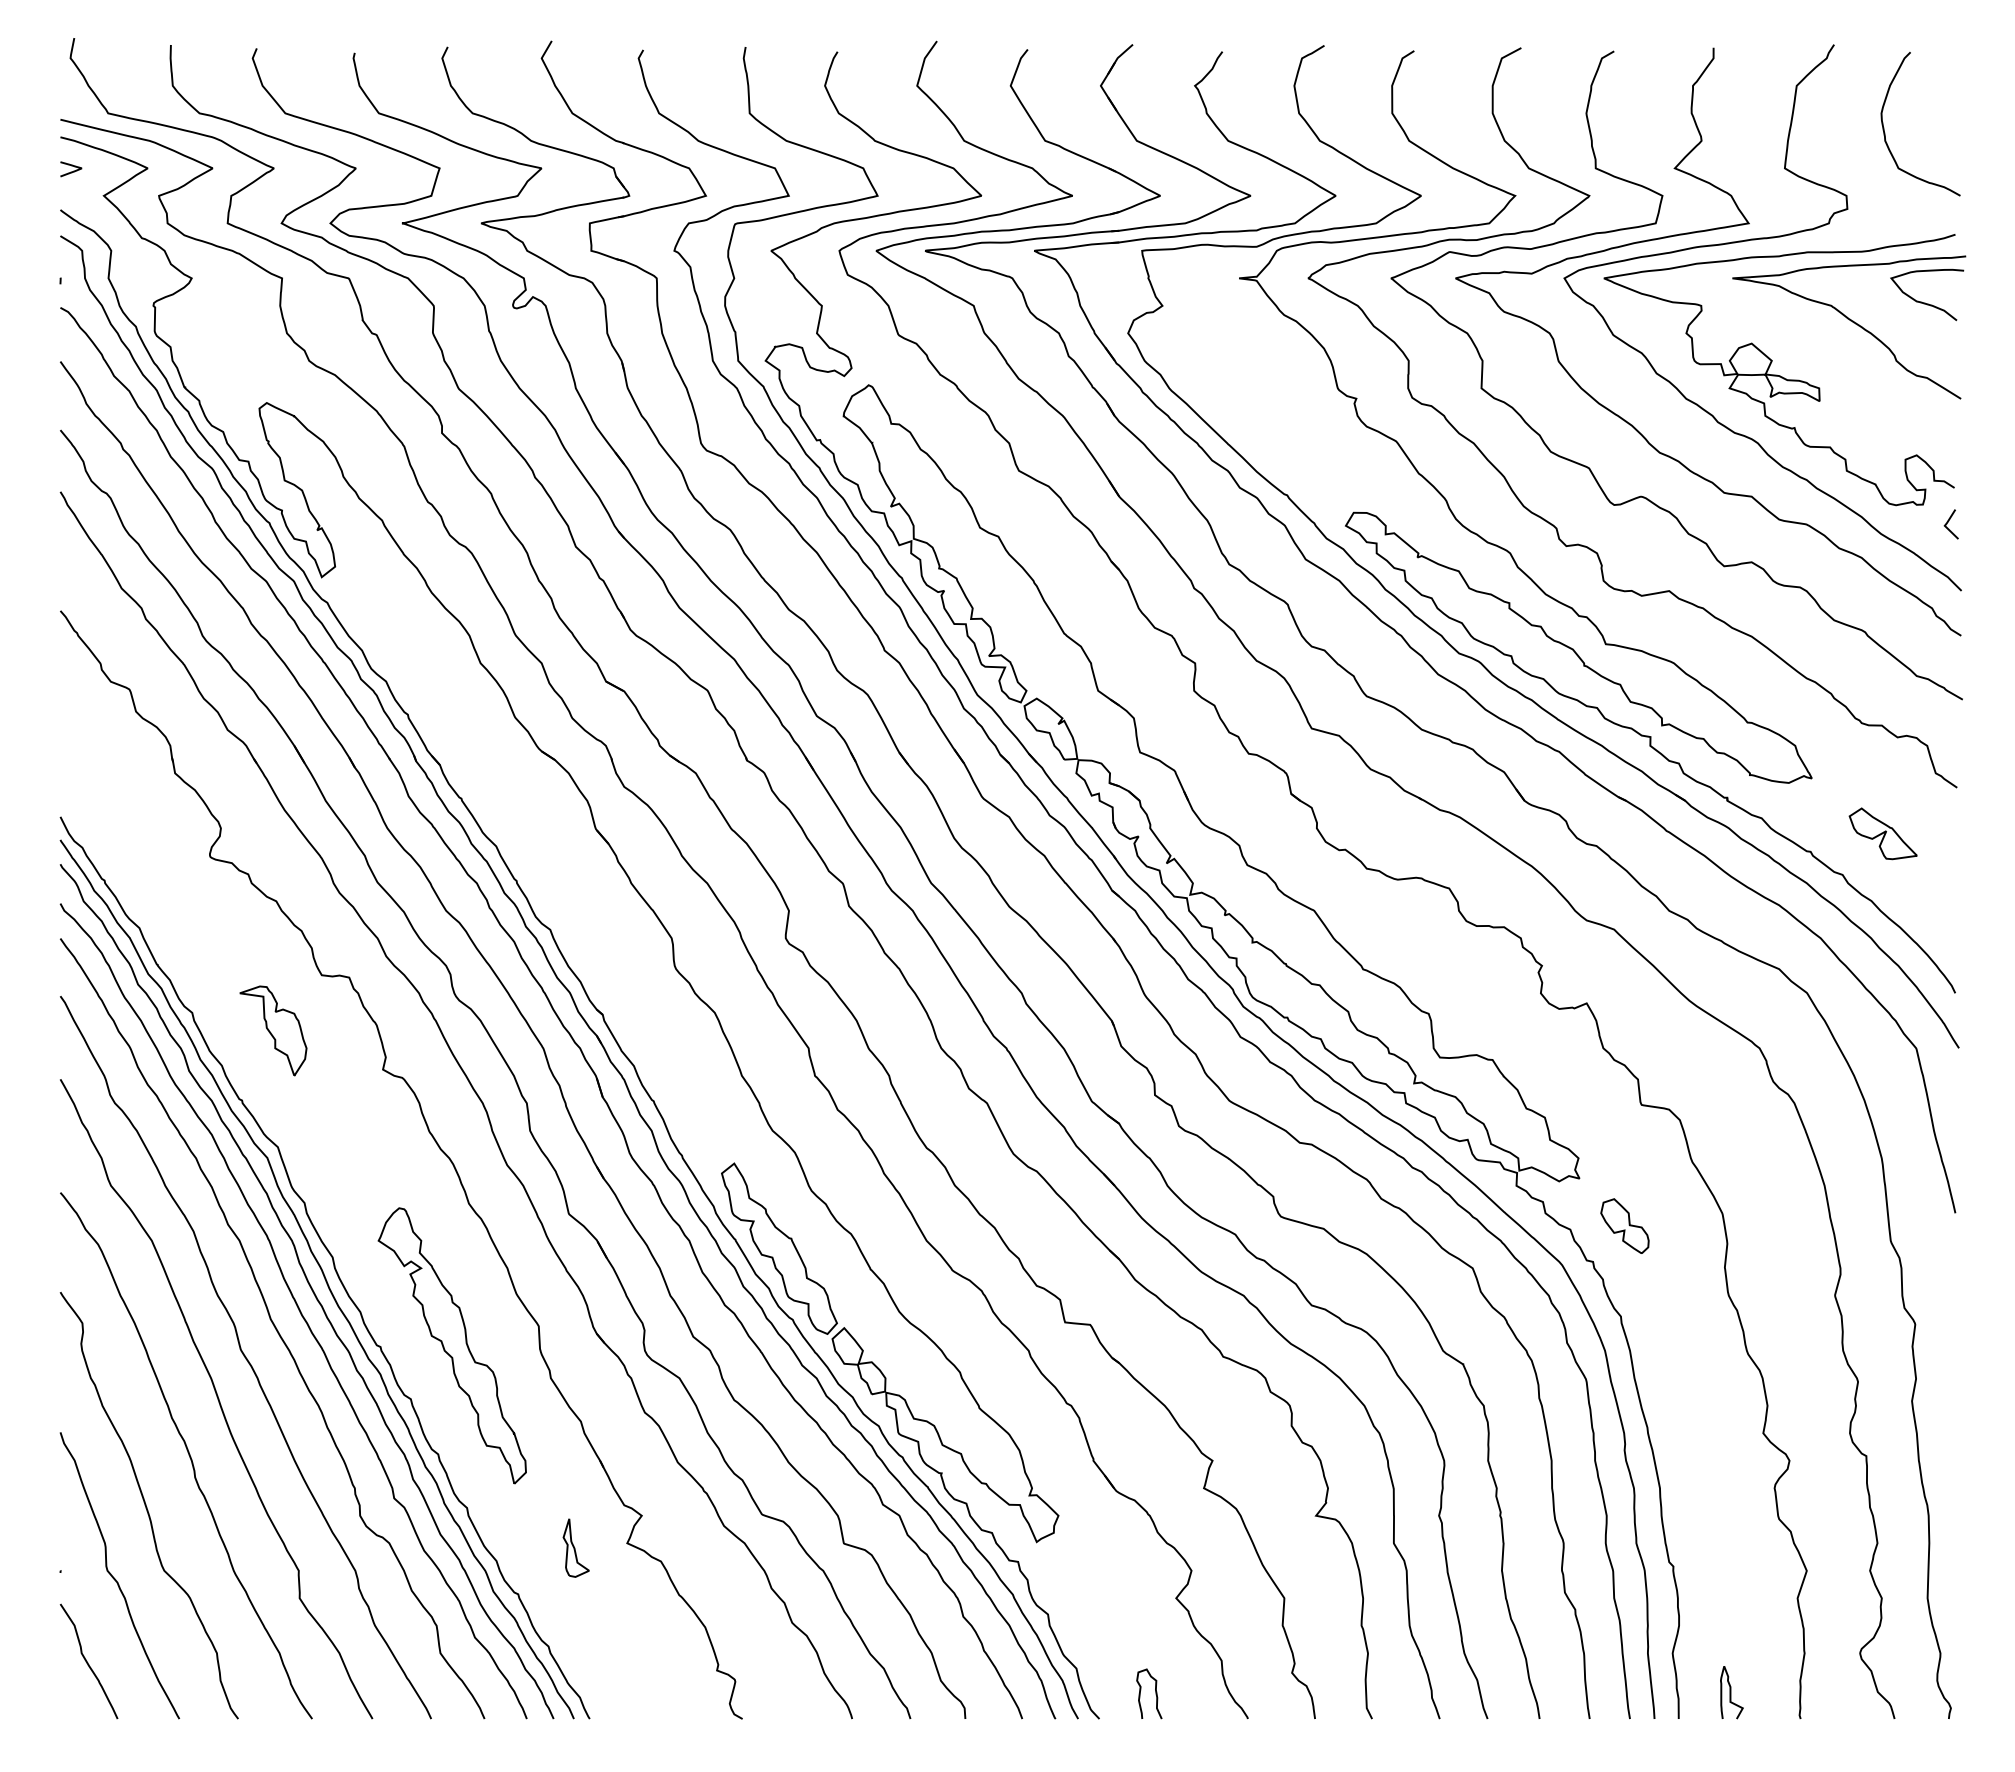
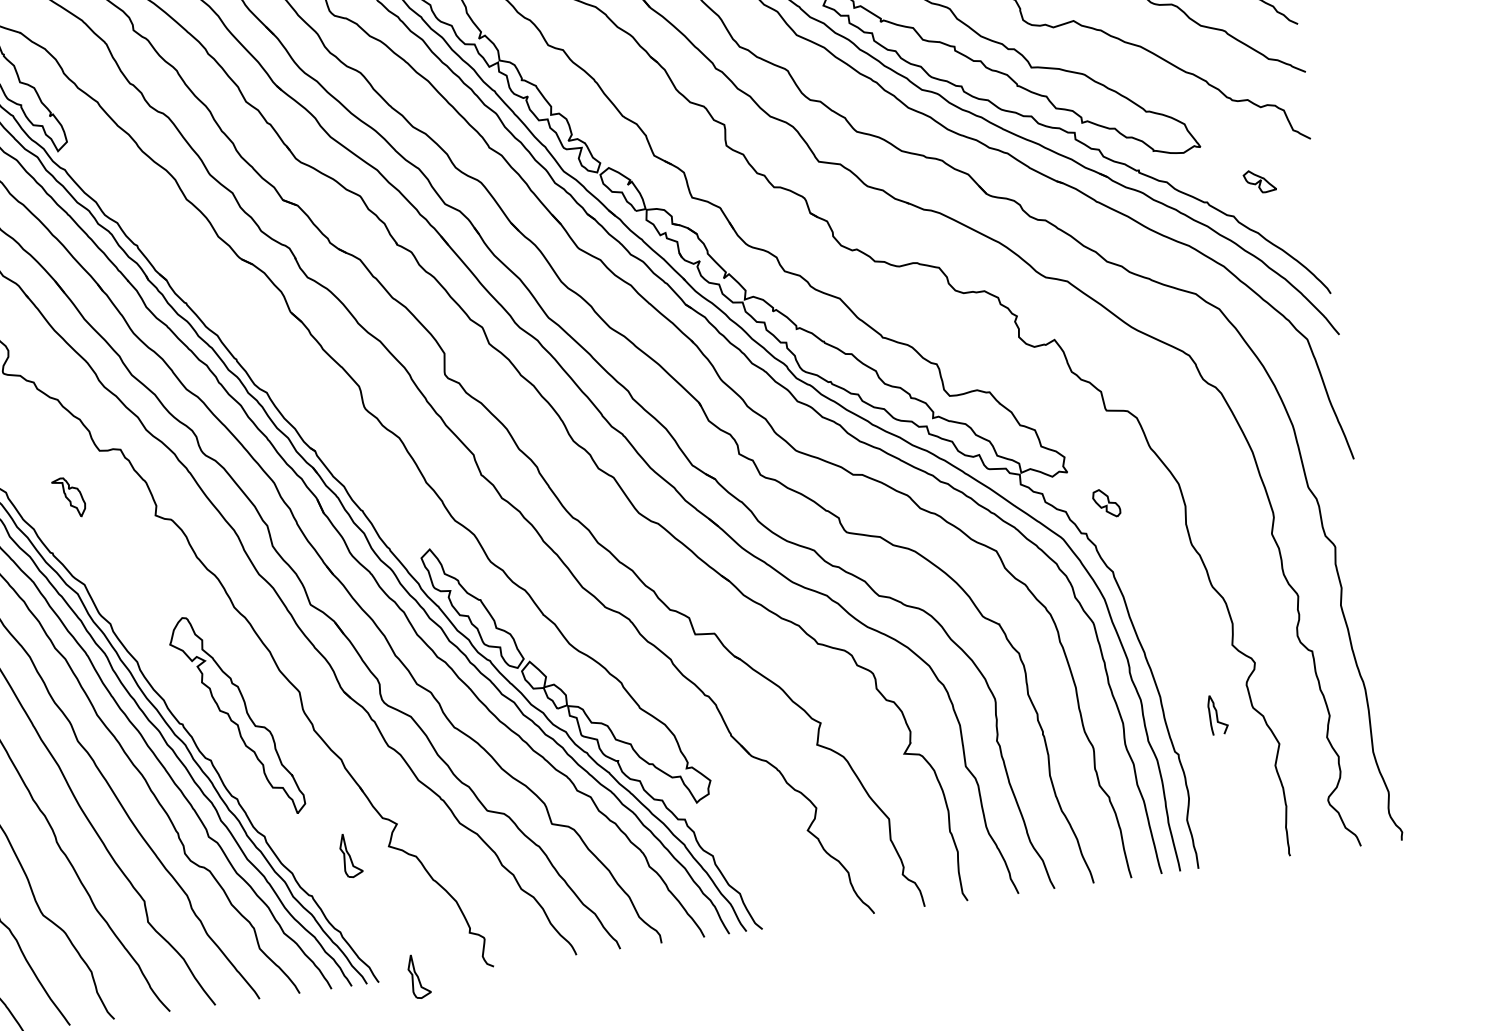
part: (1882, 833) -> (1259, 181), size x0.6
part: (273, 1030) -> (69, 497), size x0.6
part: (1624, 1225) -> (1106, 503), size x0.7
curve: (1731, 1692) -> (1217, 714), moved
curve: (1155, 1693) -> (802, 904), removed
part: (642, 1717) -> (418, 975), added

